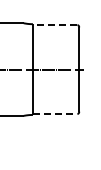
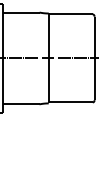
line: (54, 25) -> (70, 14), dashed -> solid
line: (55, 114) -> (71, 102), dashed -> solid

